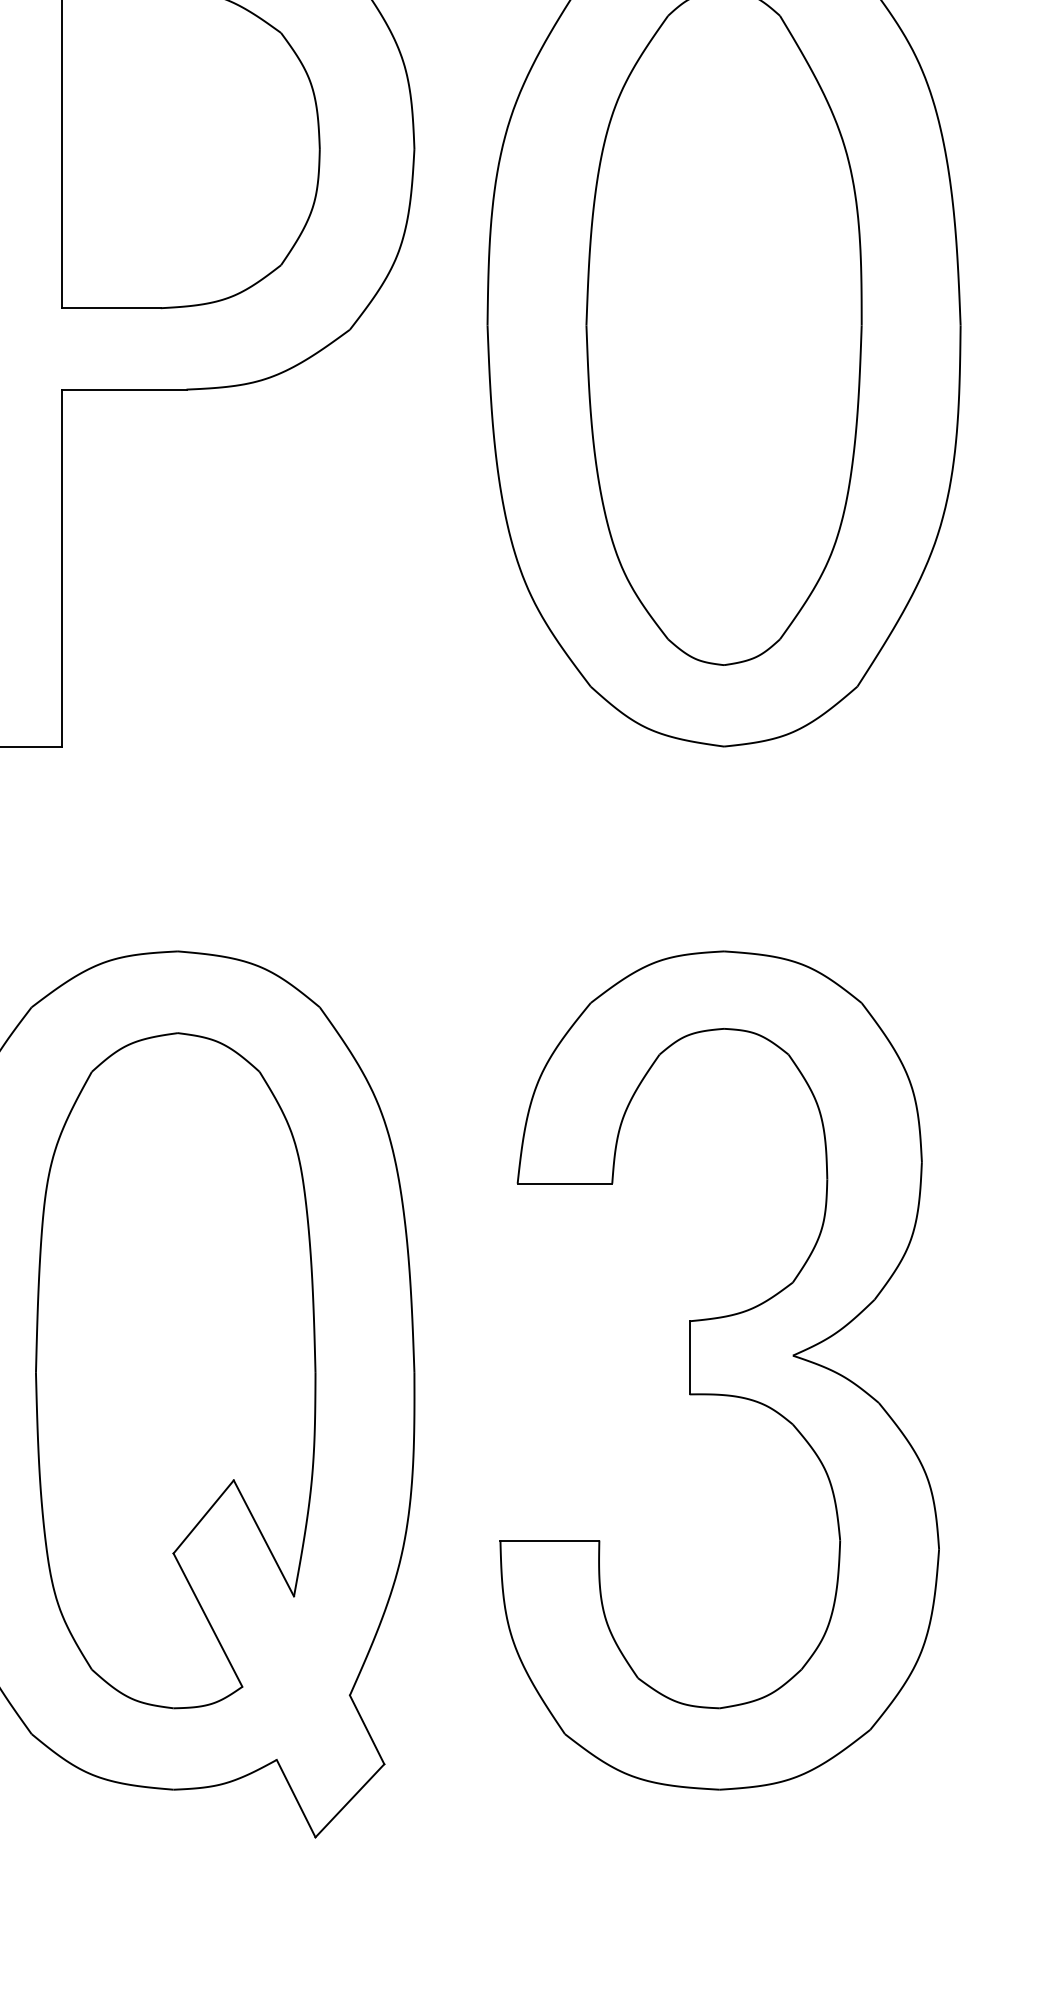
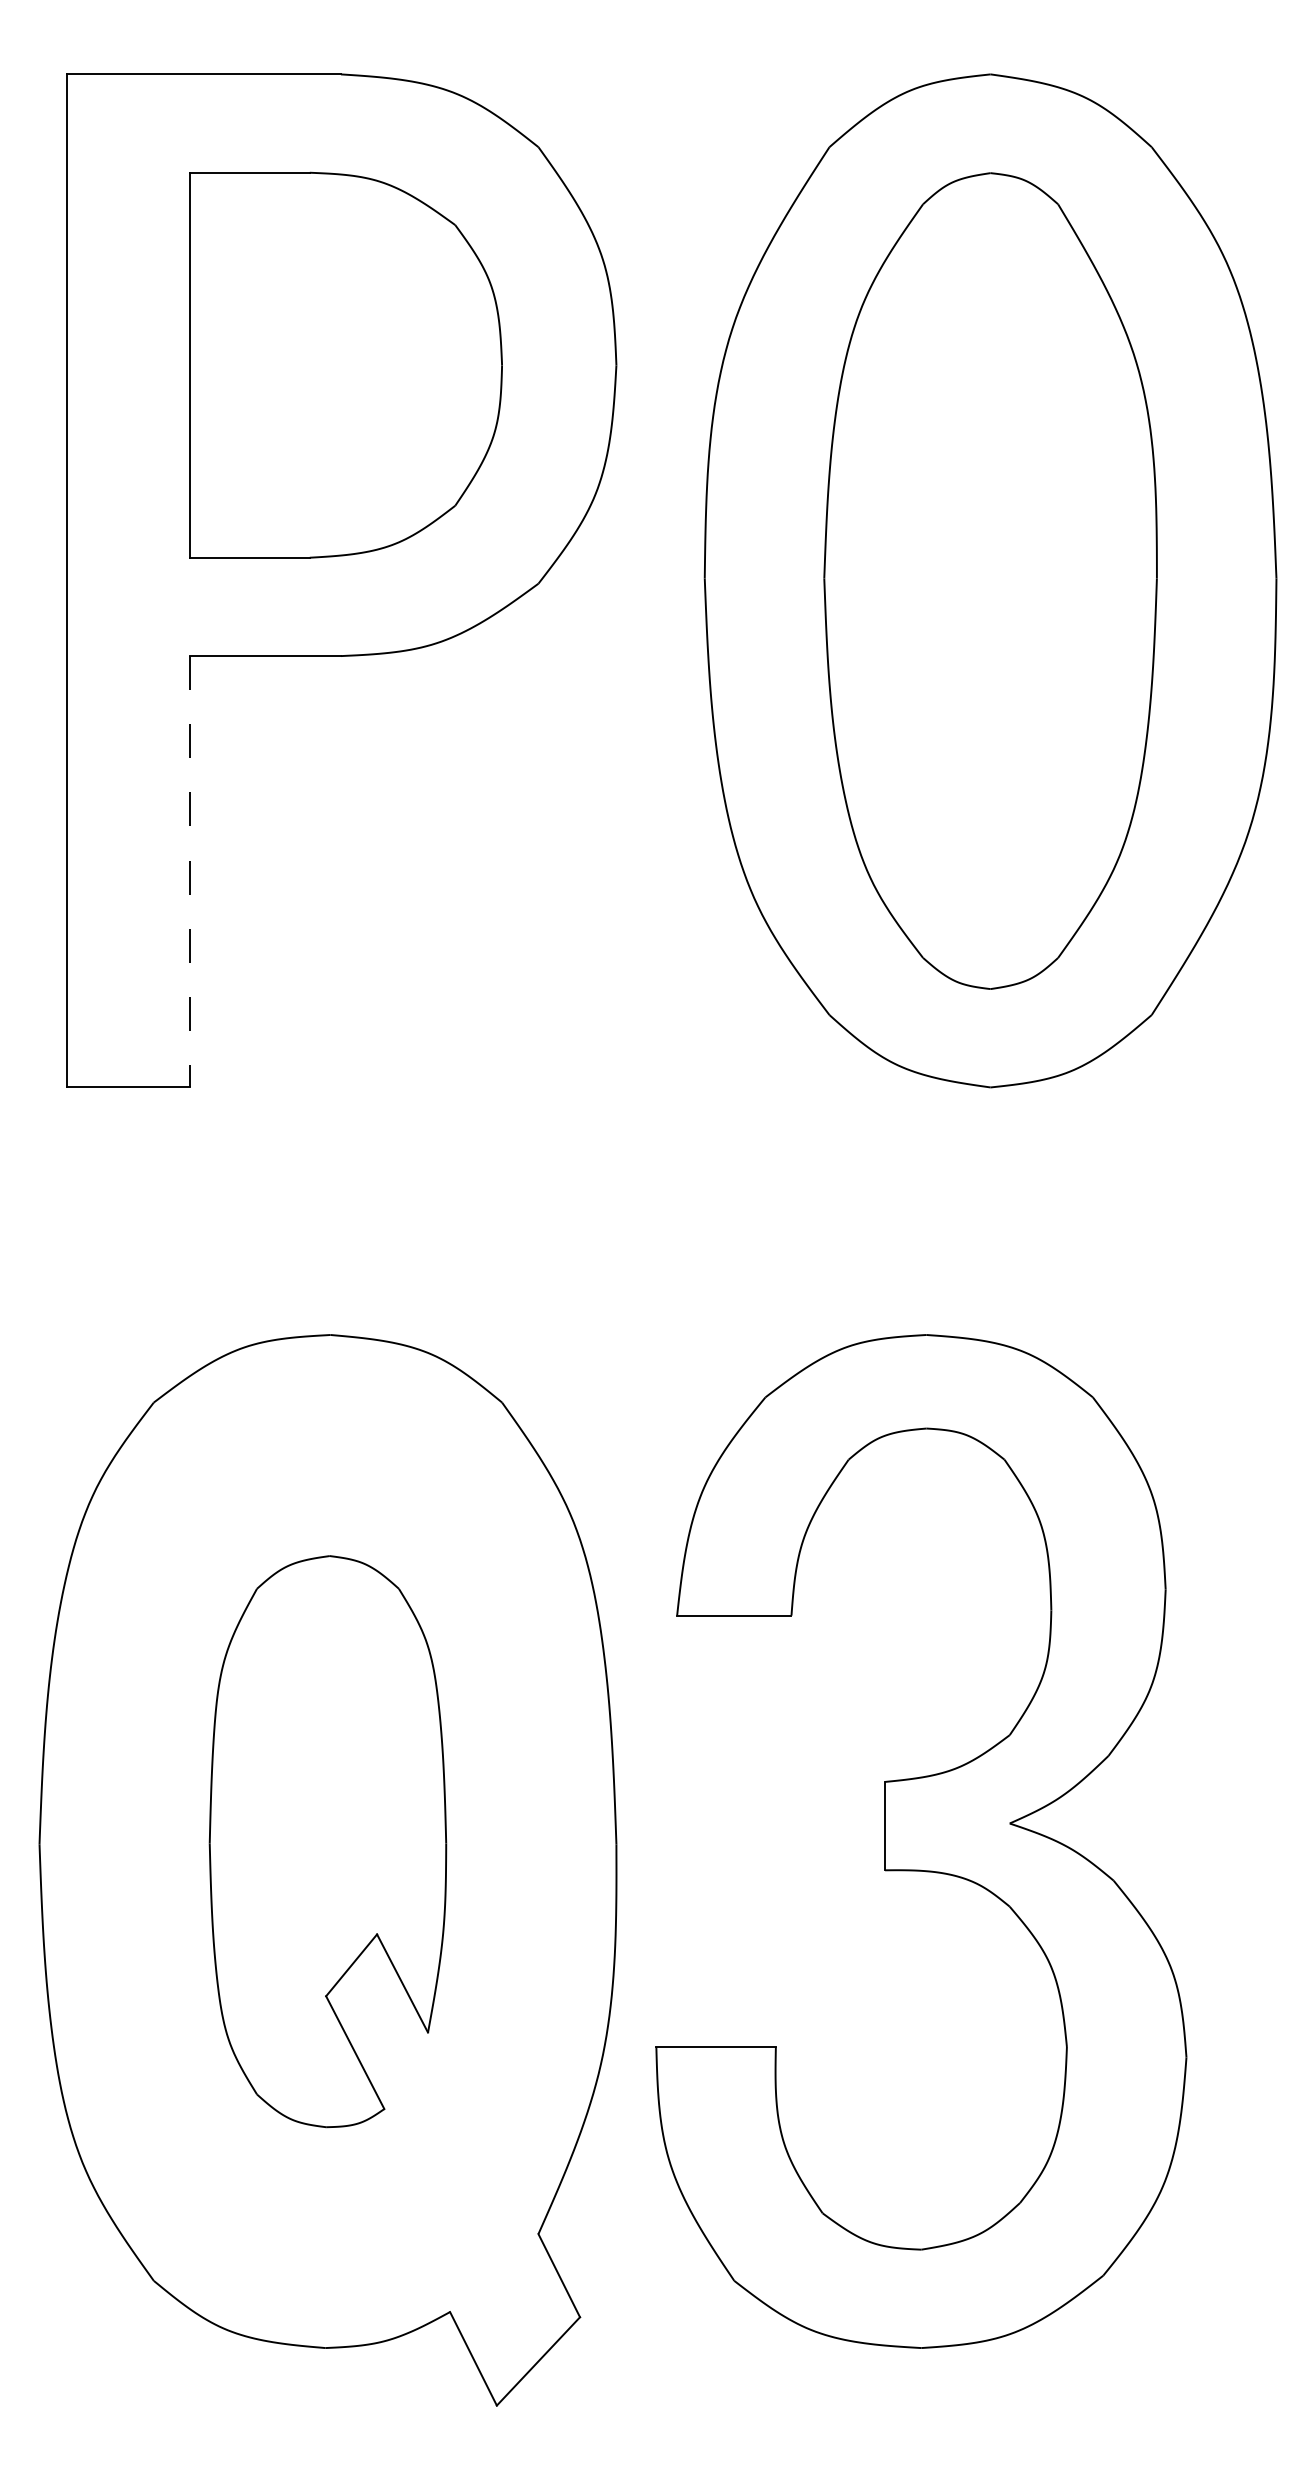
line: (61, 567) -> (190, 871), solid -> dashed
part: (175, 1370) -> (327, 1841), size x0.7
part: (719, 1370) -> (921, 1841), moved

